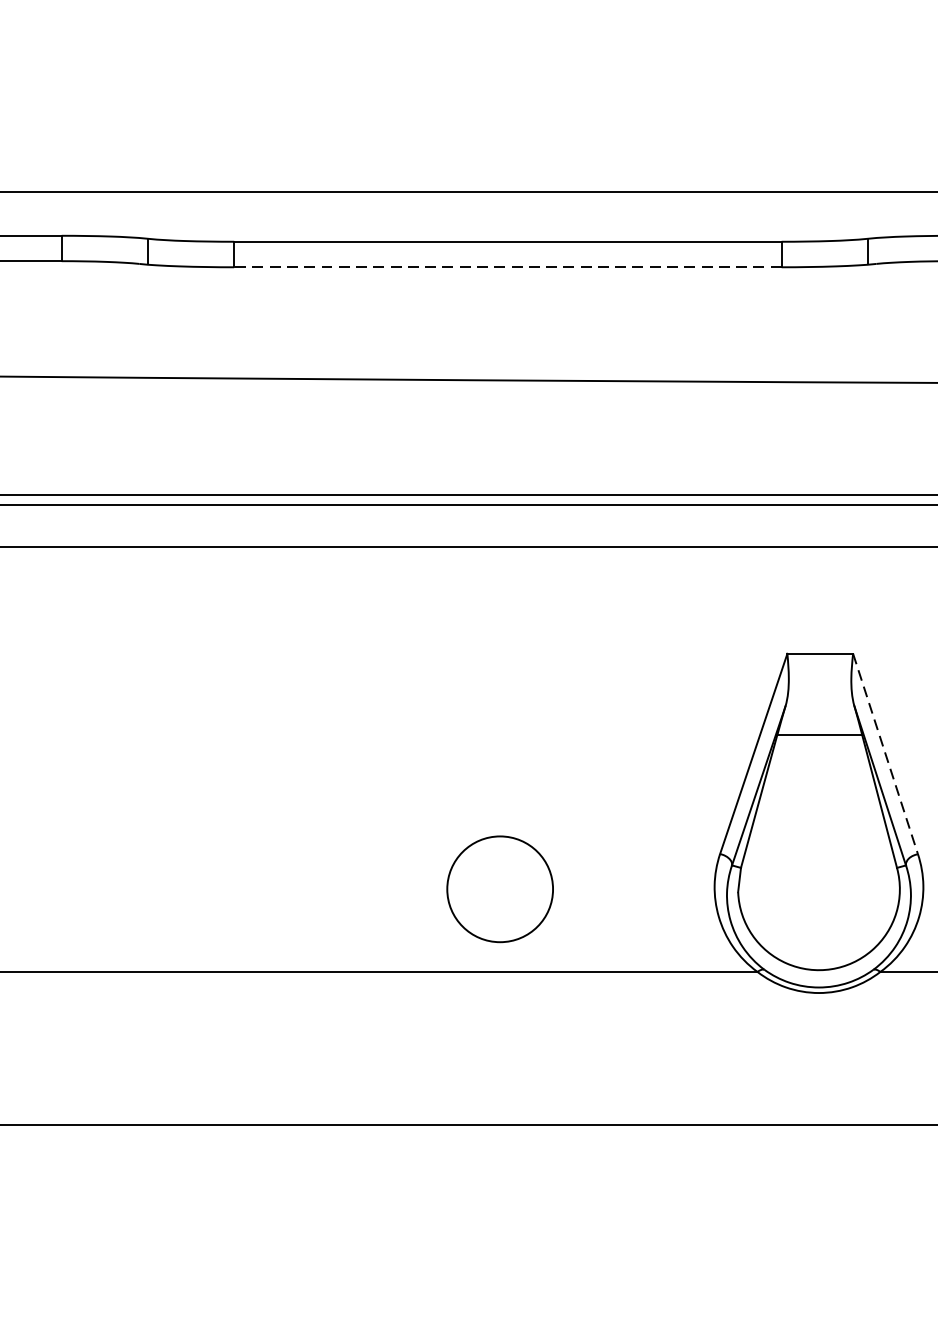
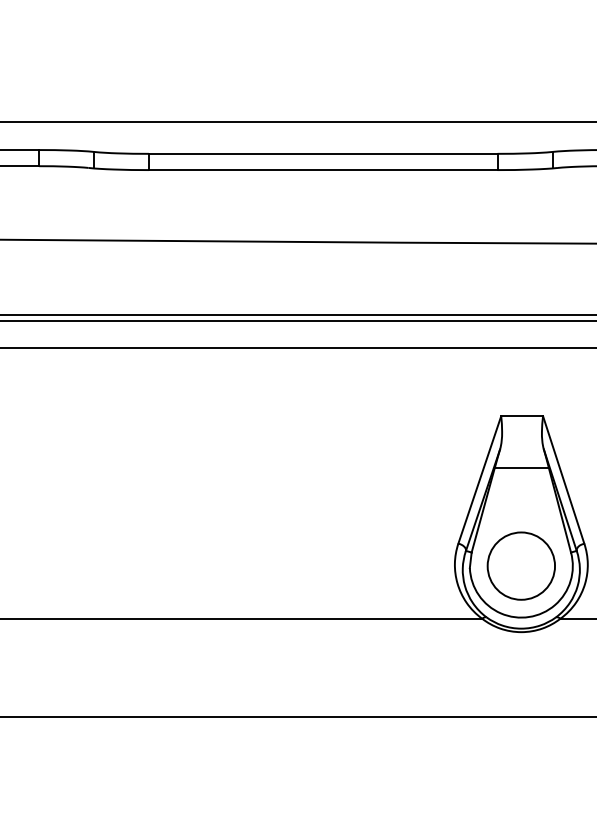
line: (506, 267) -> (322, 170), dashed -> solid
line: (885, 754) -> (563, 480), dashed -> solid
circle: (498, 888) -> (520, 565), moved

